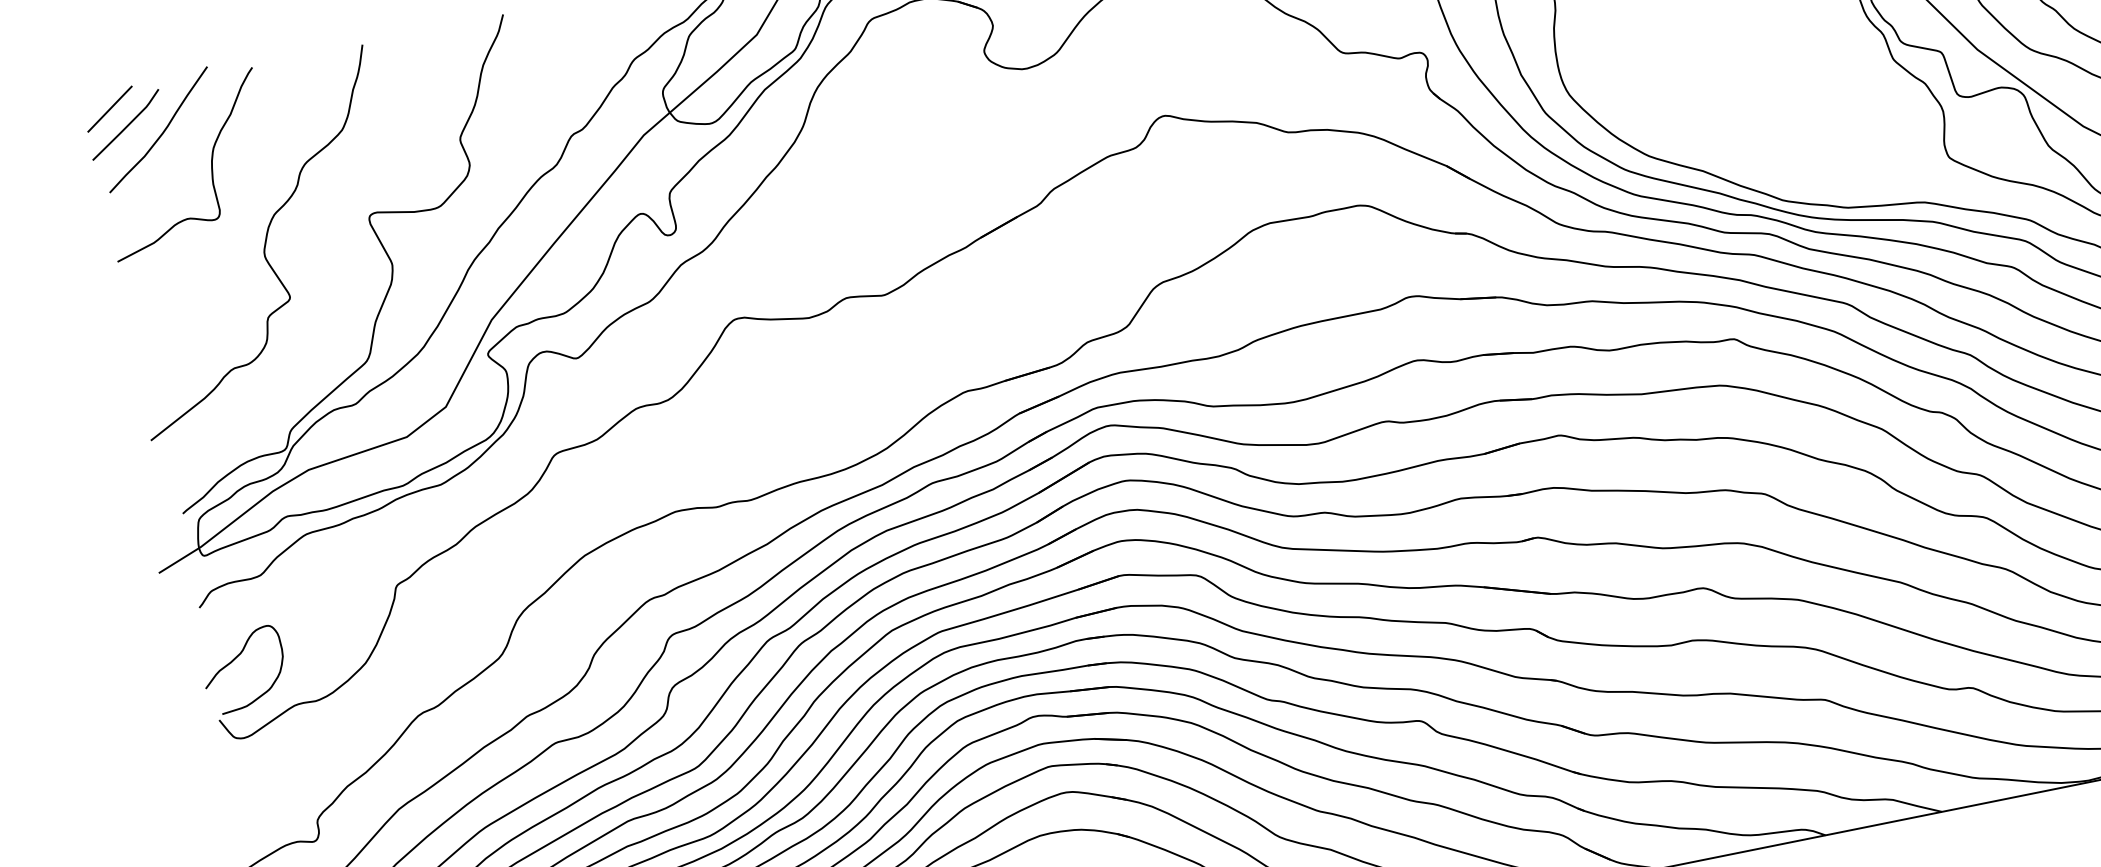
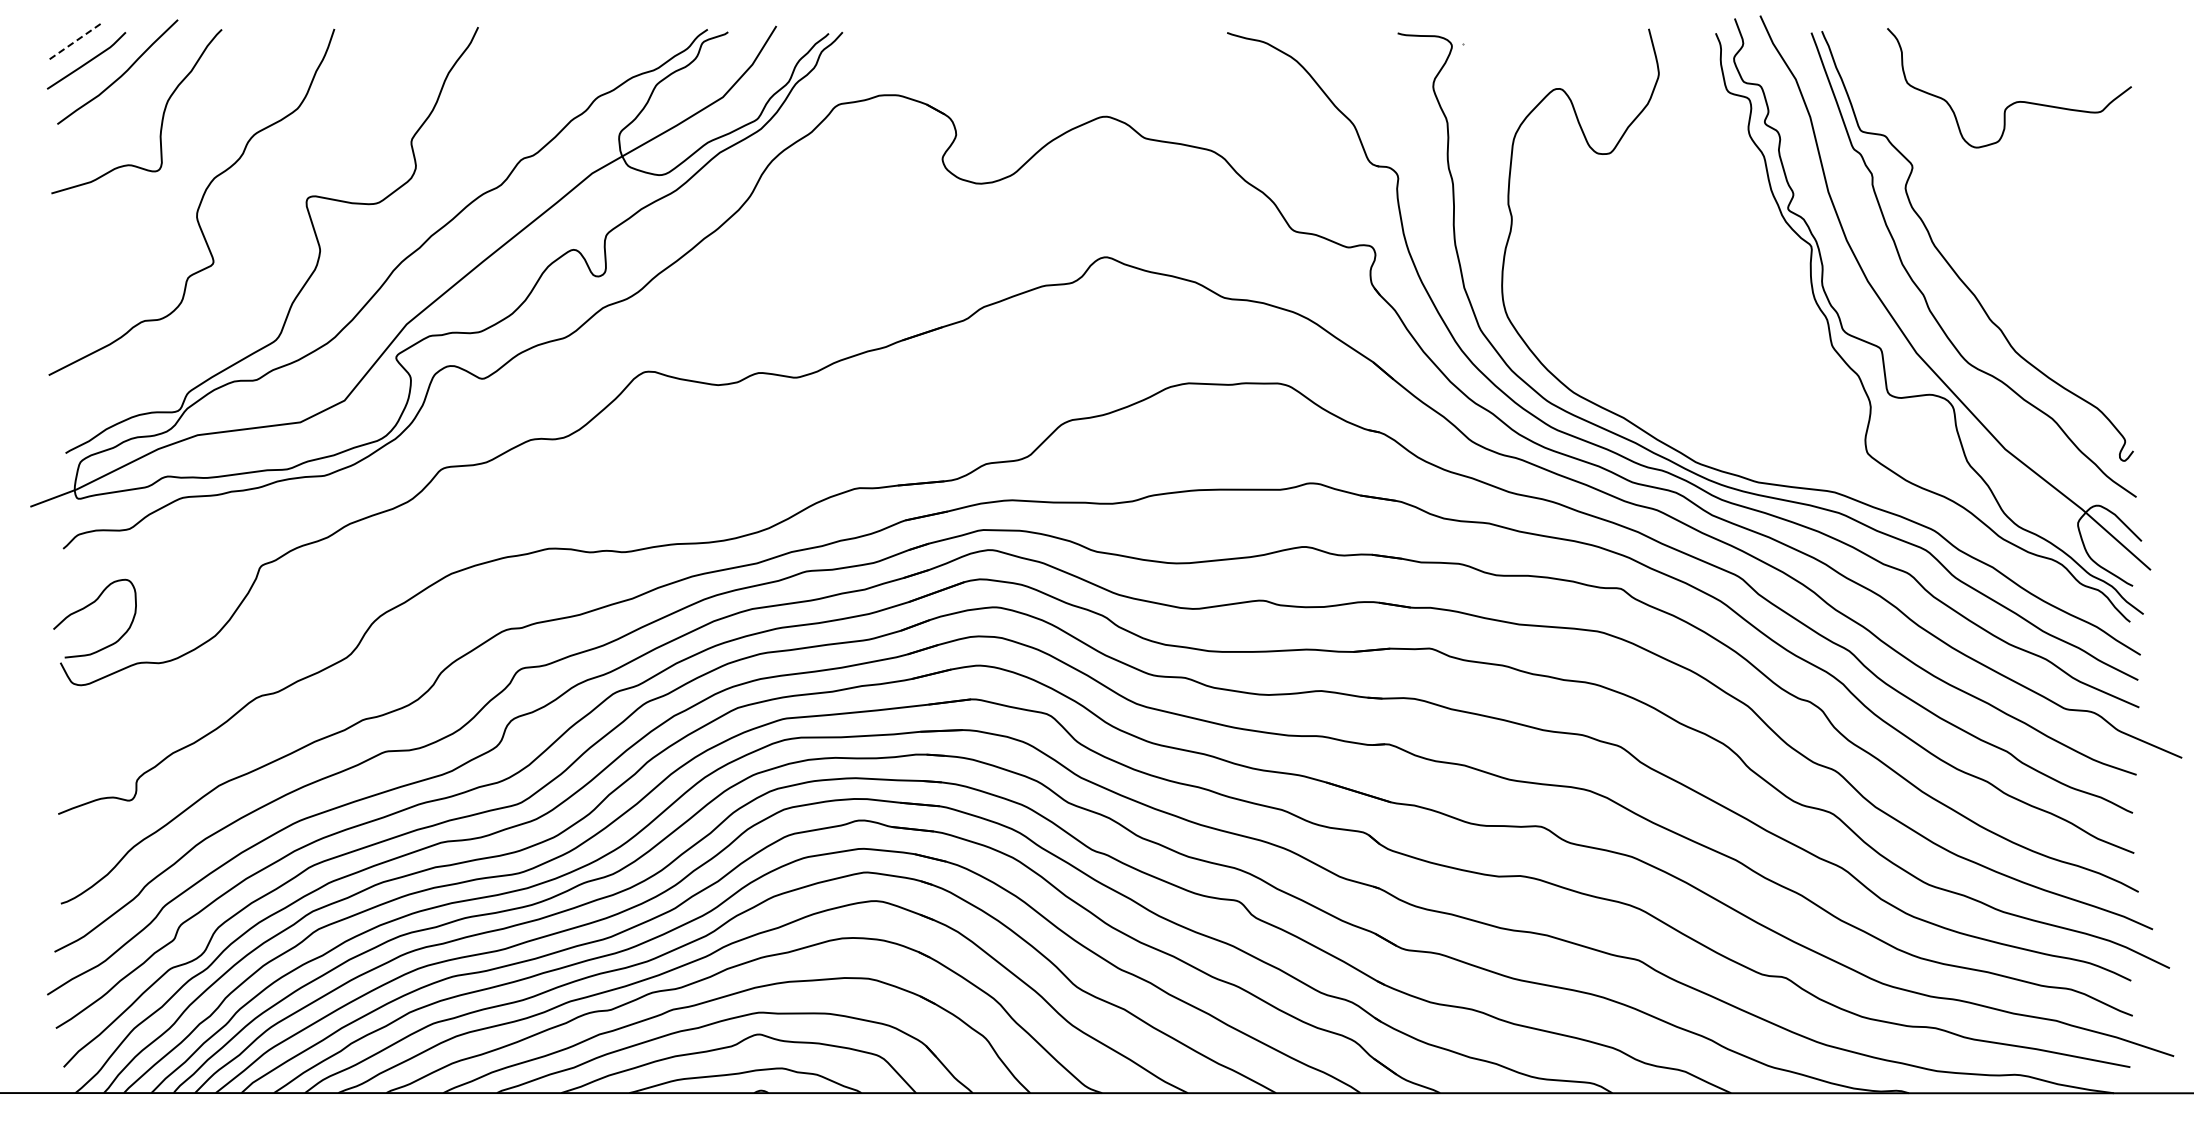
line: (109, 109) -> (73, 42), solid -> dashed

